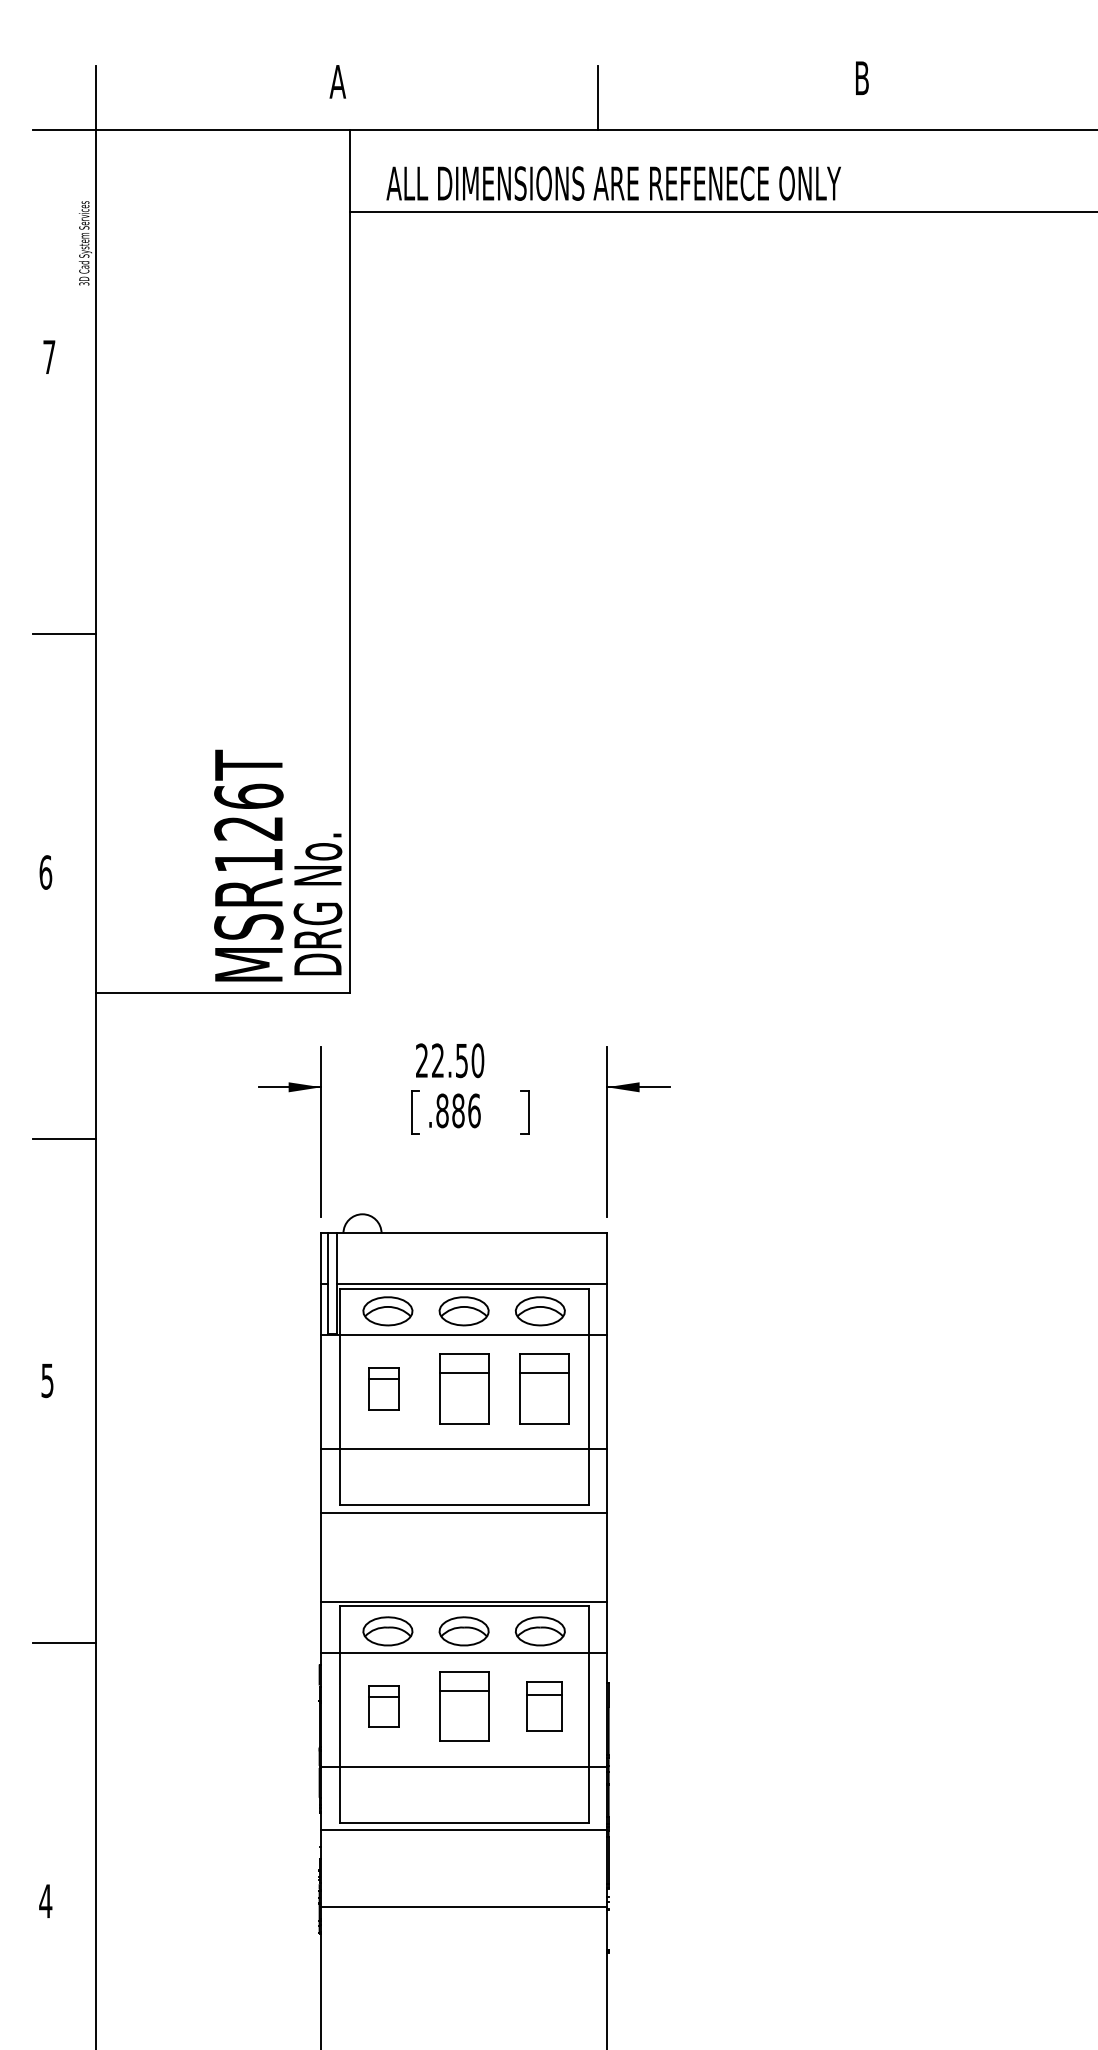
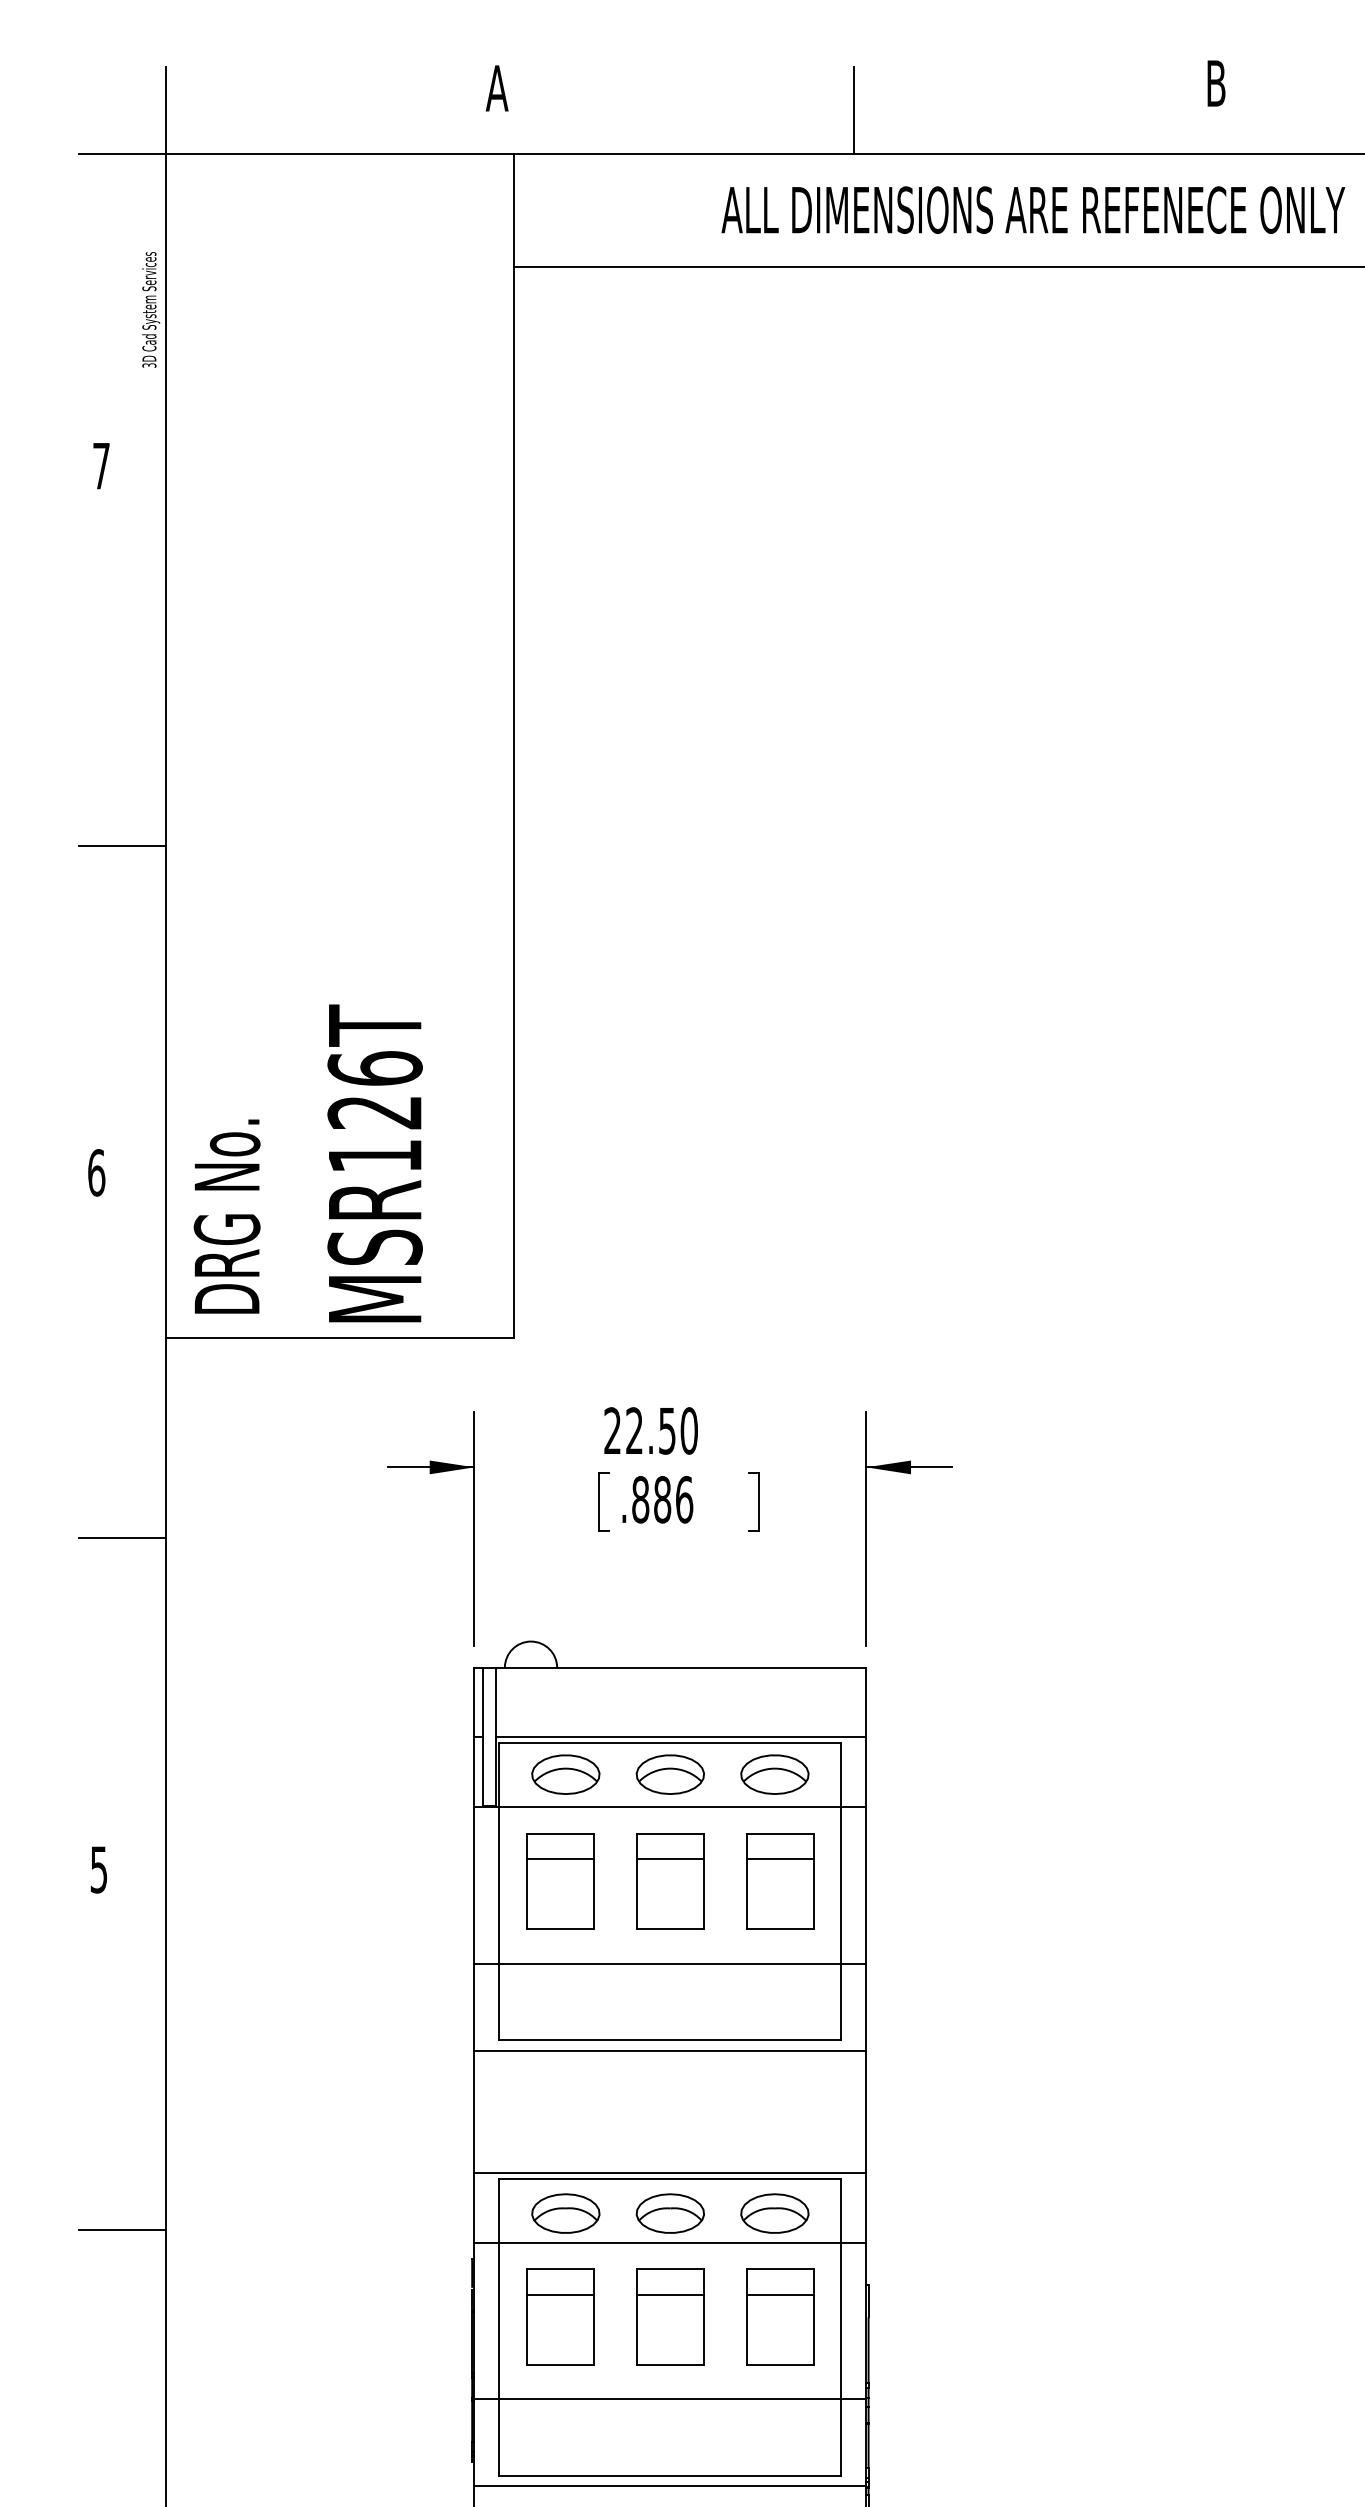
text: (613, 183) -> (1032, 210), moved
text: (317, 904) -> (226, 1216), moved
part: (383, 1388) -> (559, 1880), size x1.67
part: (383, 1706) -> (559, 2316), size x1.67
part: (544, 1706) -> (780, 2316), size x1.43

